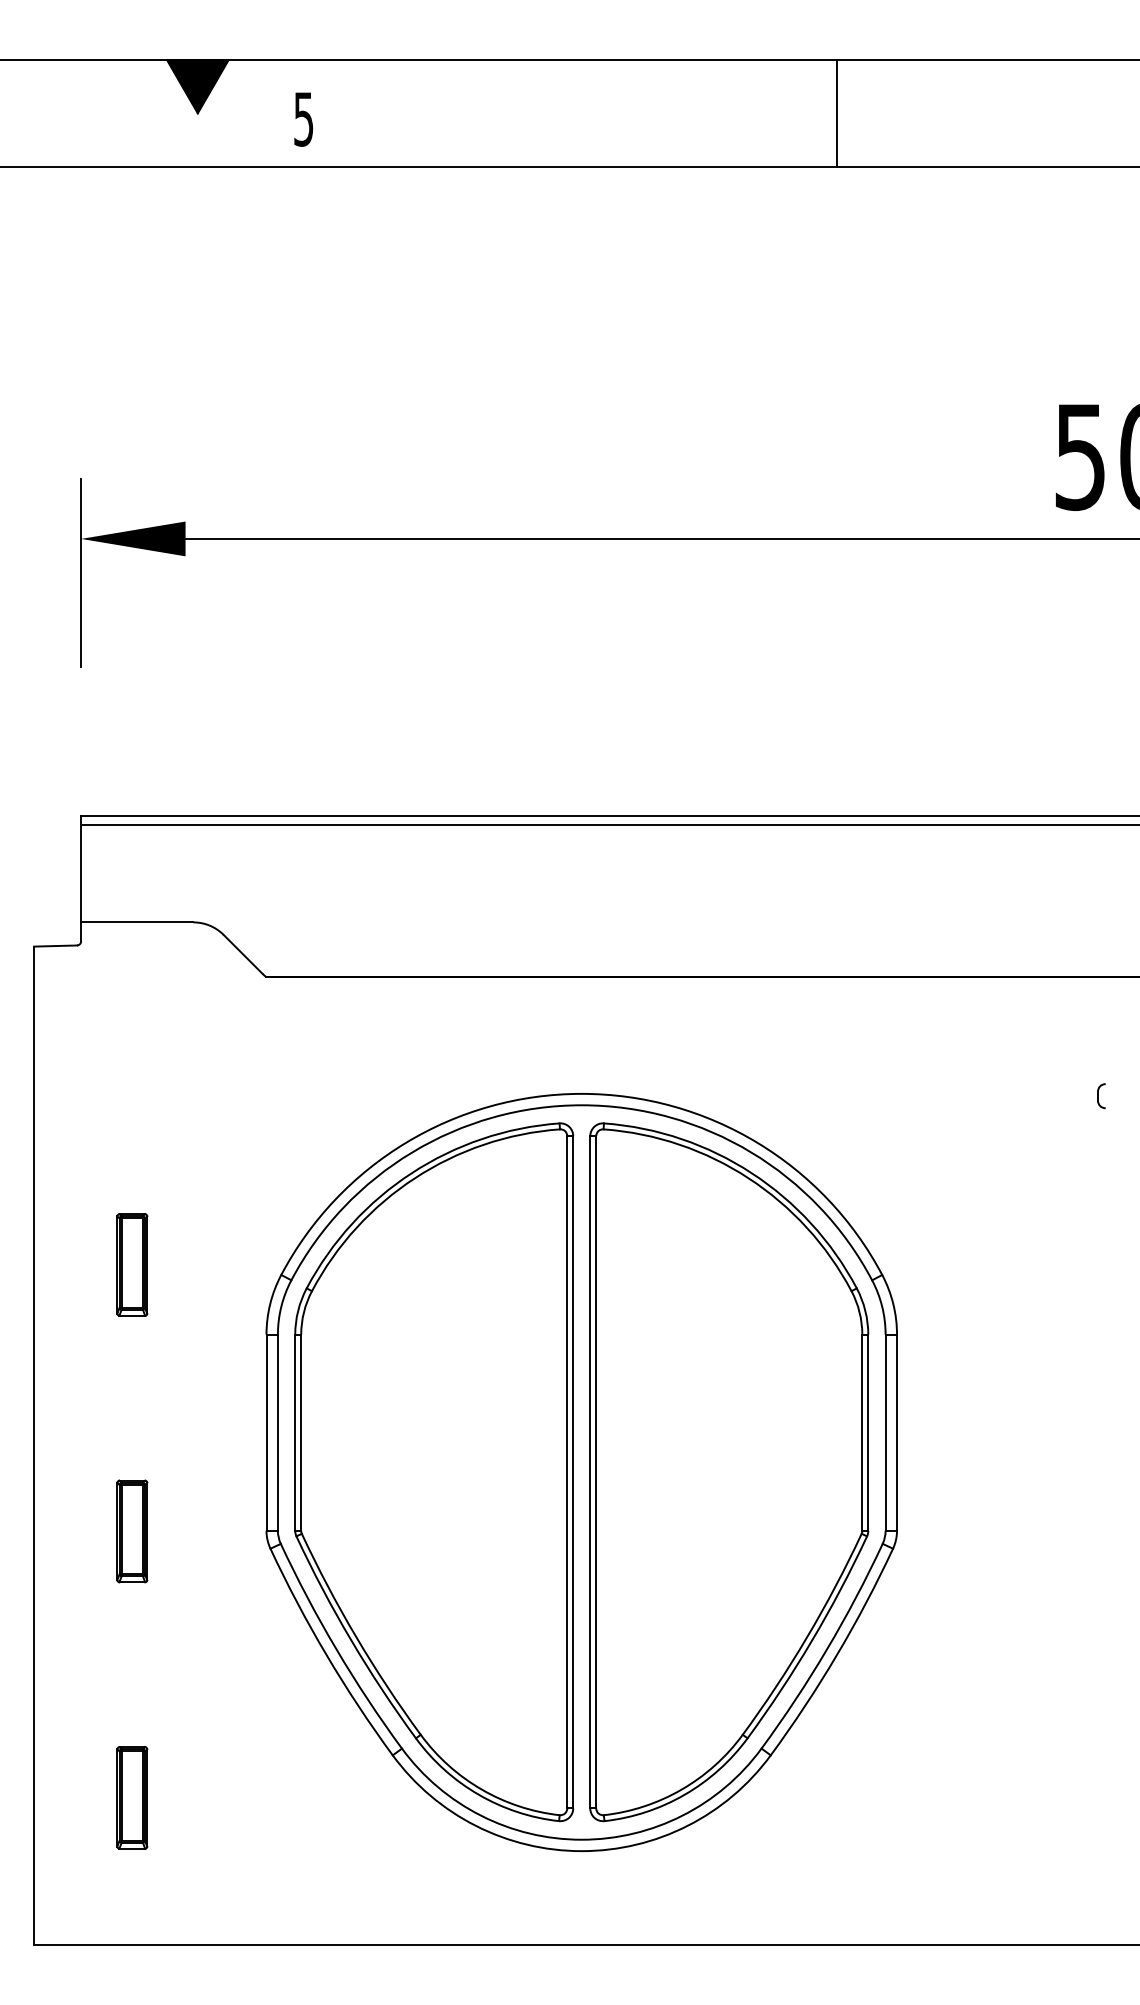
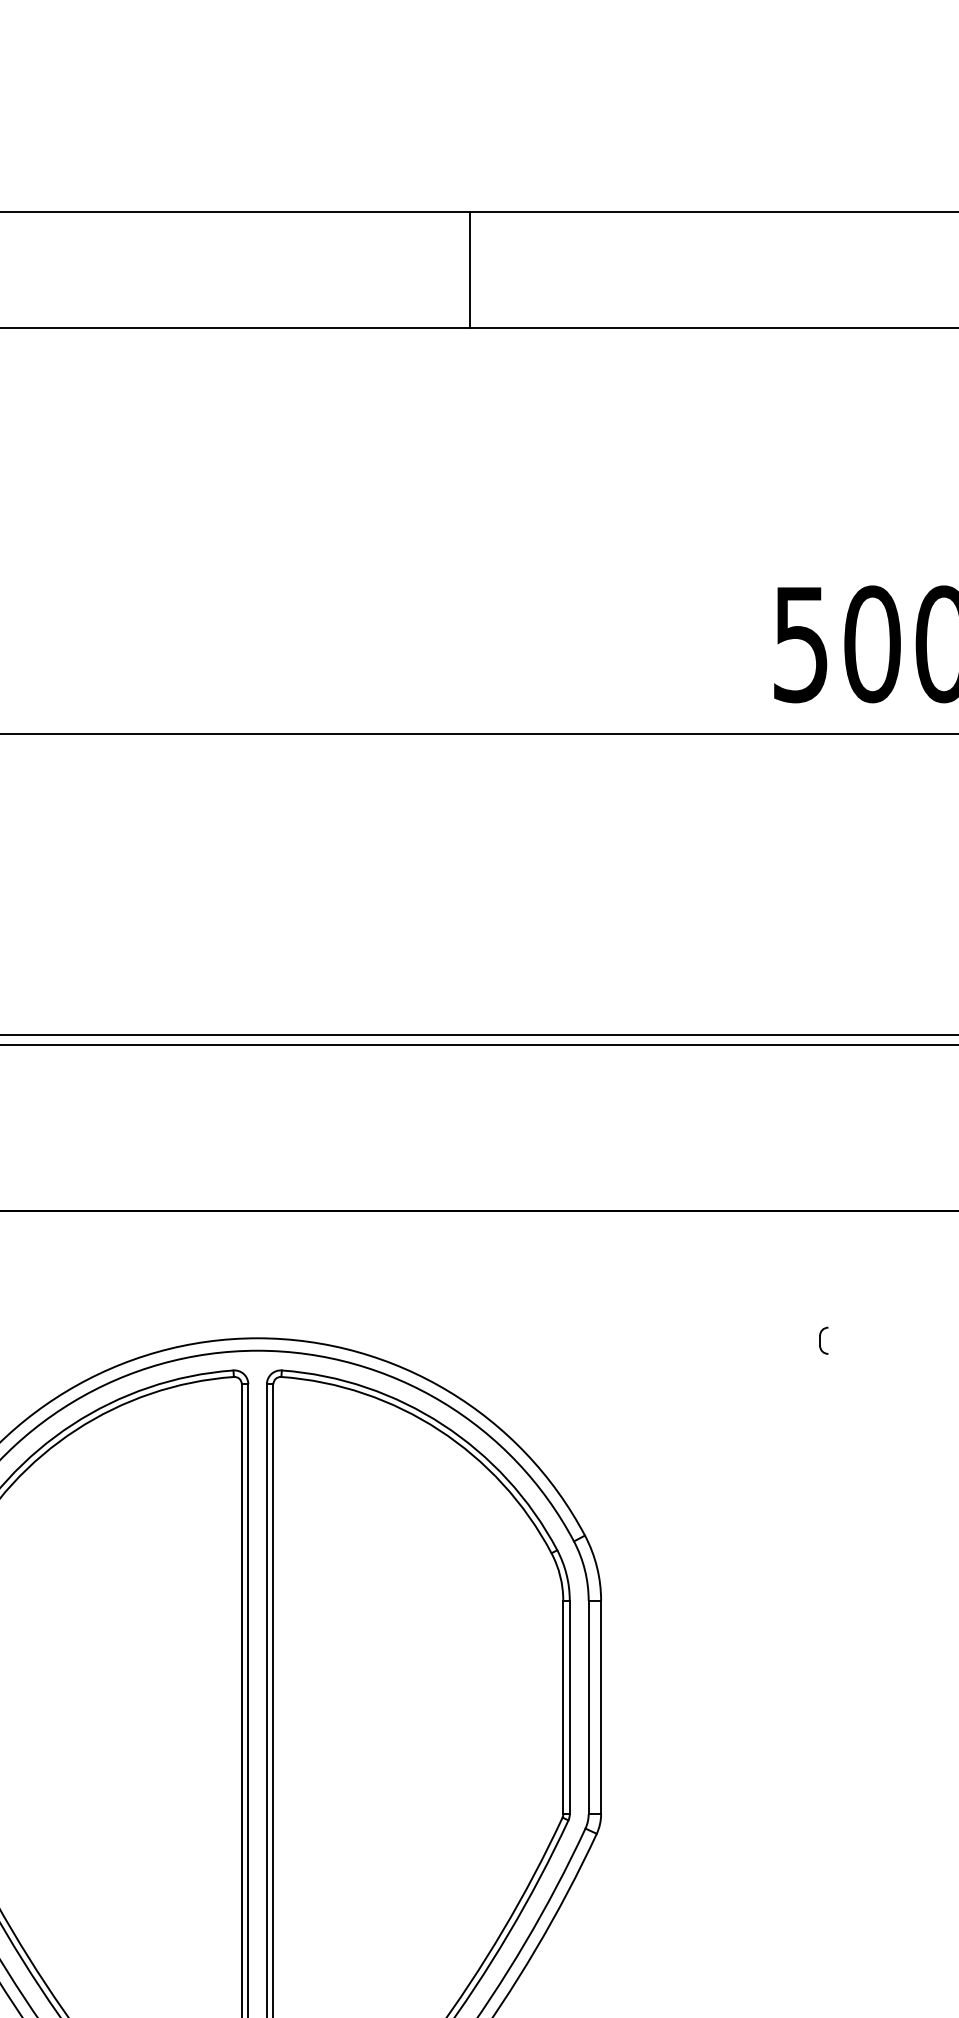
line: (836, 113) -> (469, 270), moved

